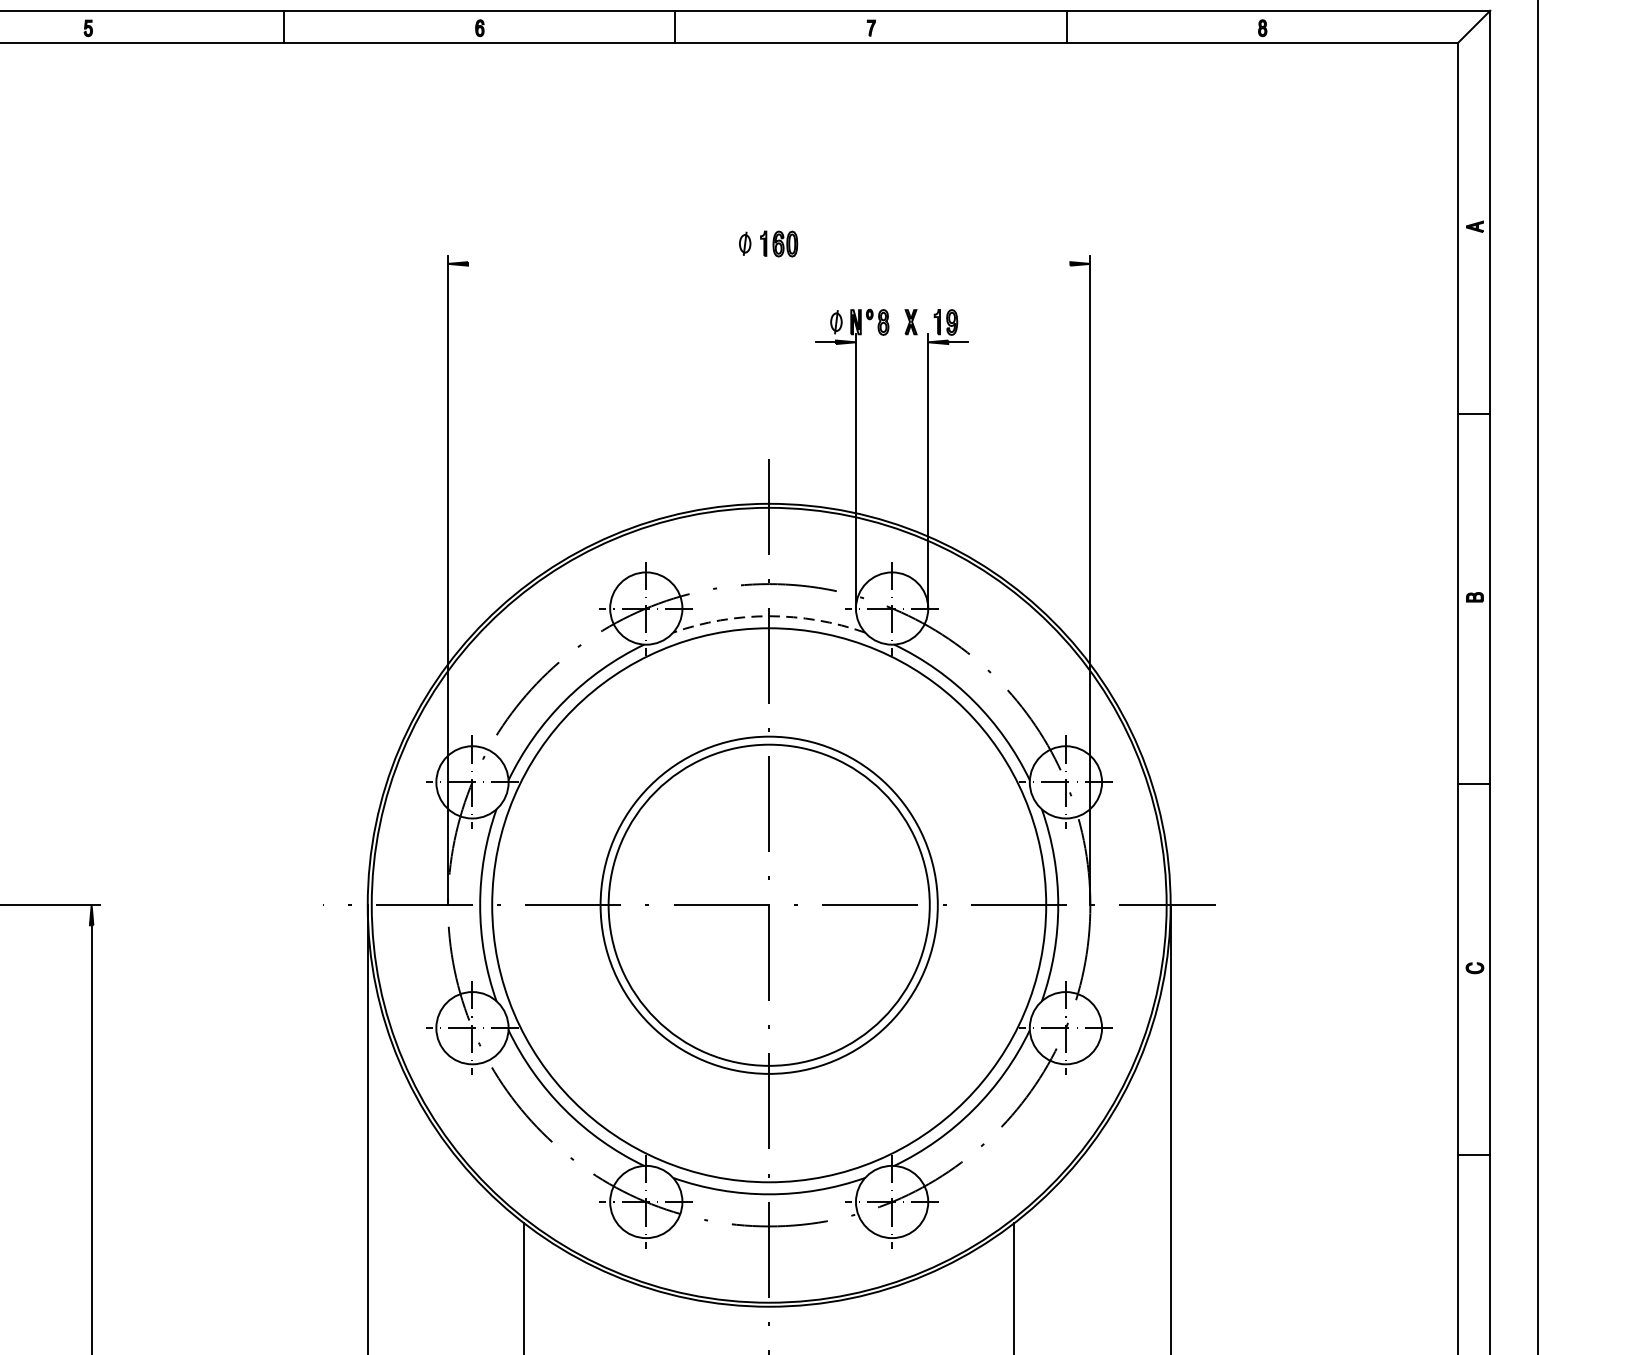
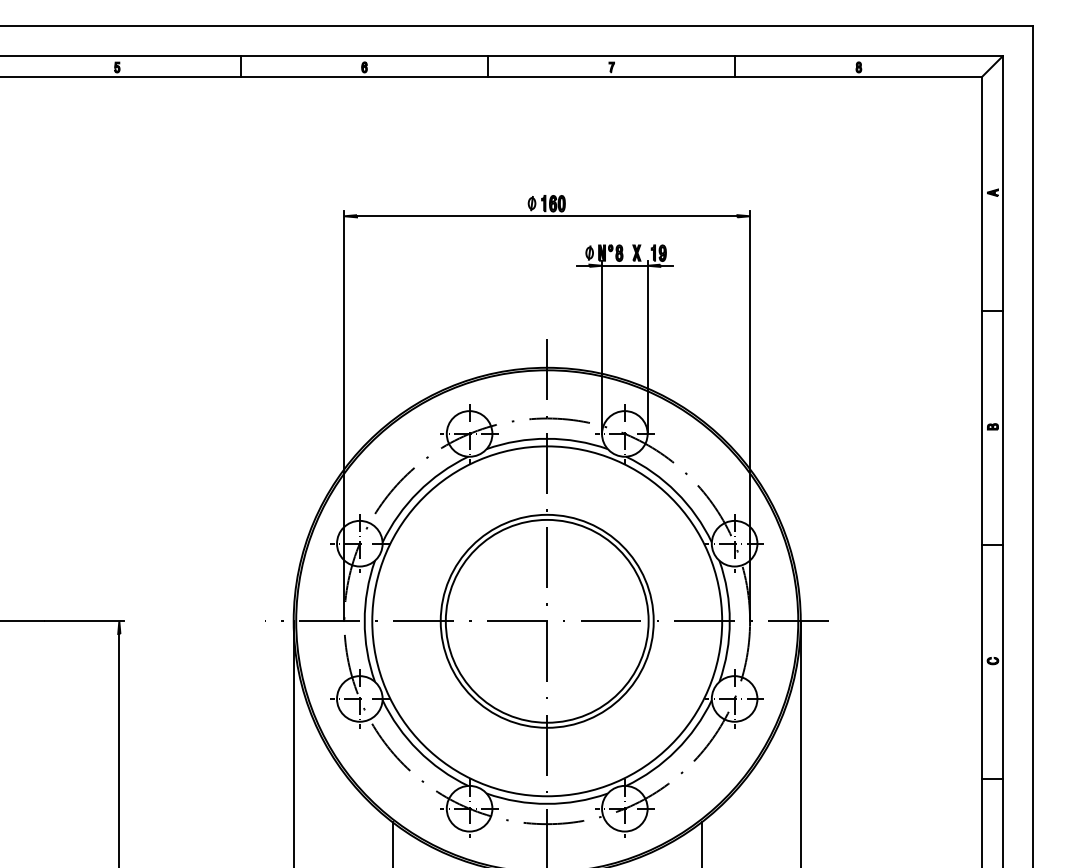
line: (769, 264) -> (547, 216), added
line: (891, 341) -> (624, 265), added
arc: (769, 615) -> (547, 438), dashed -> solid

